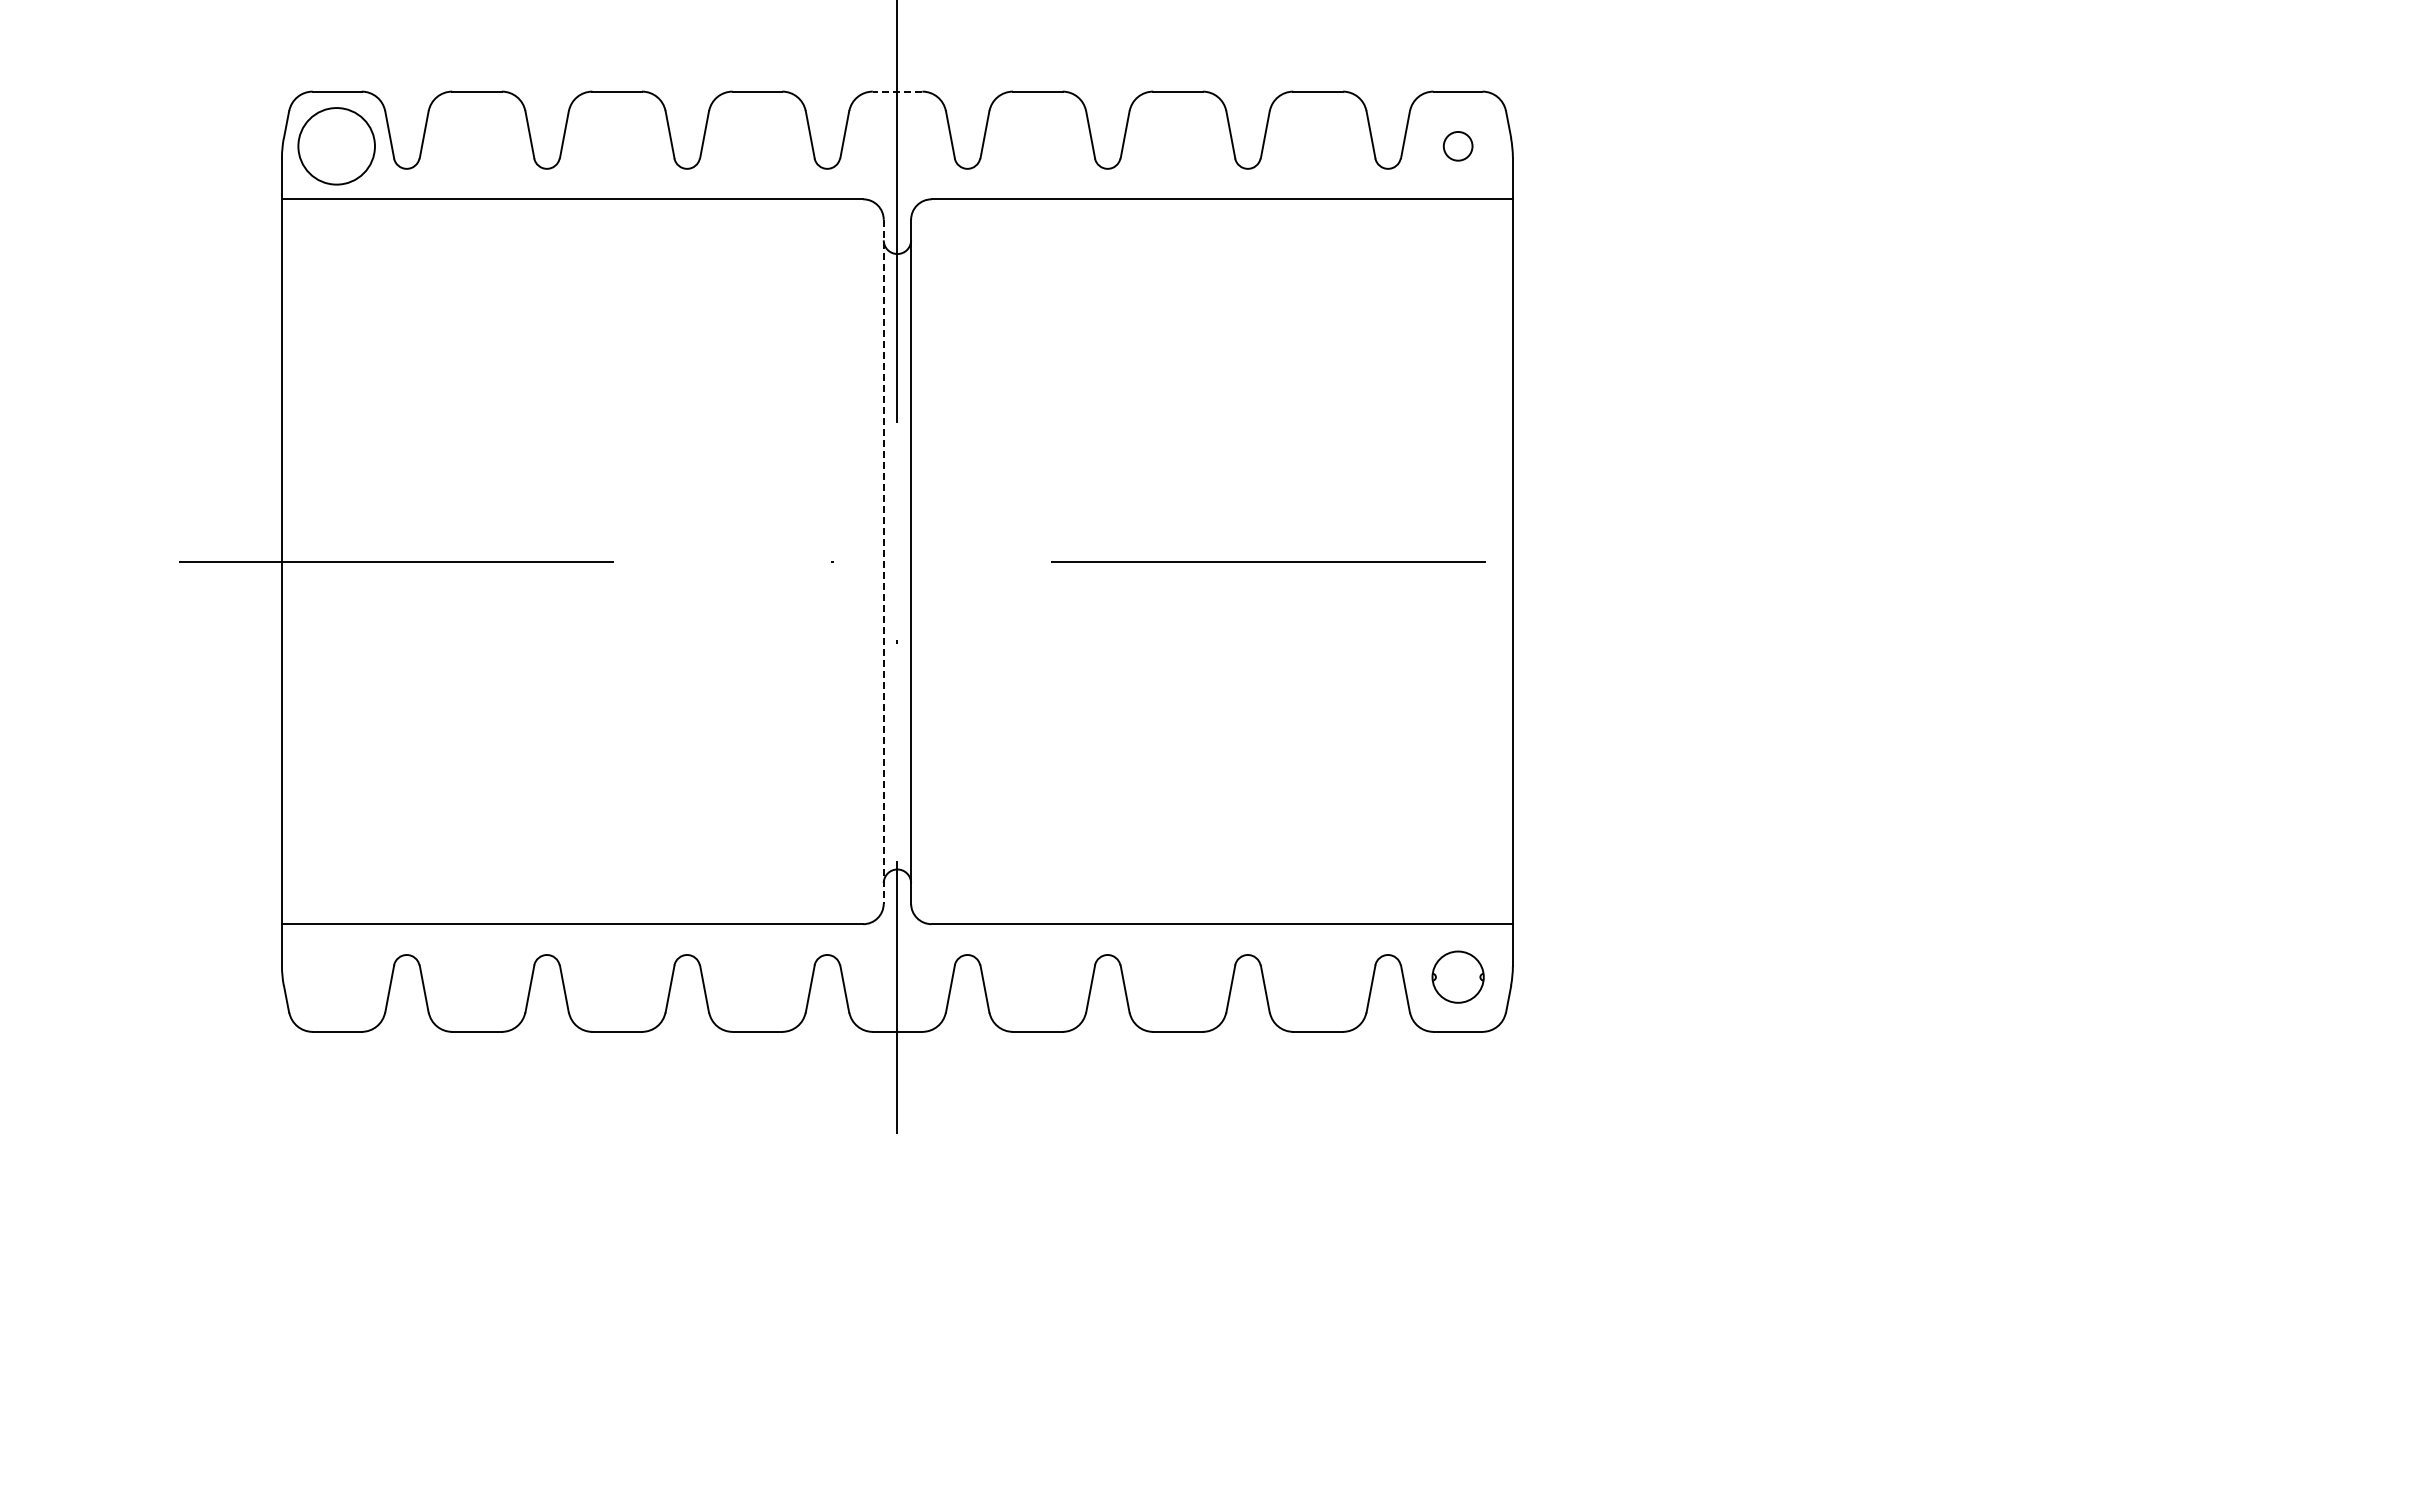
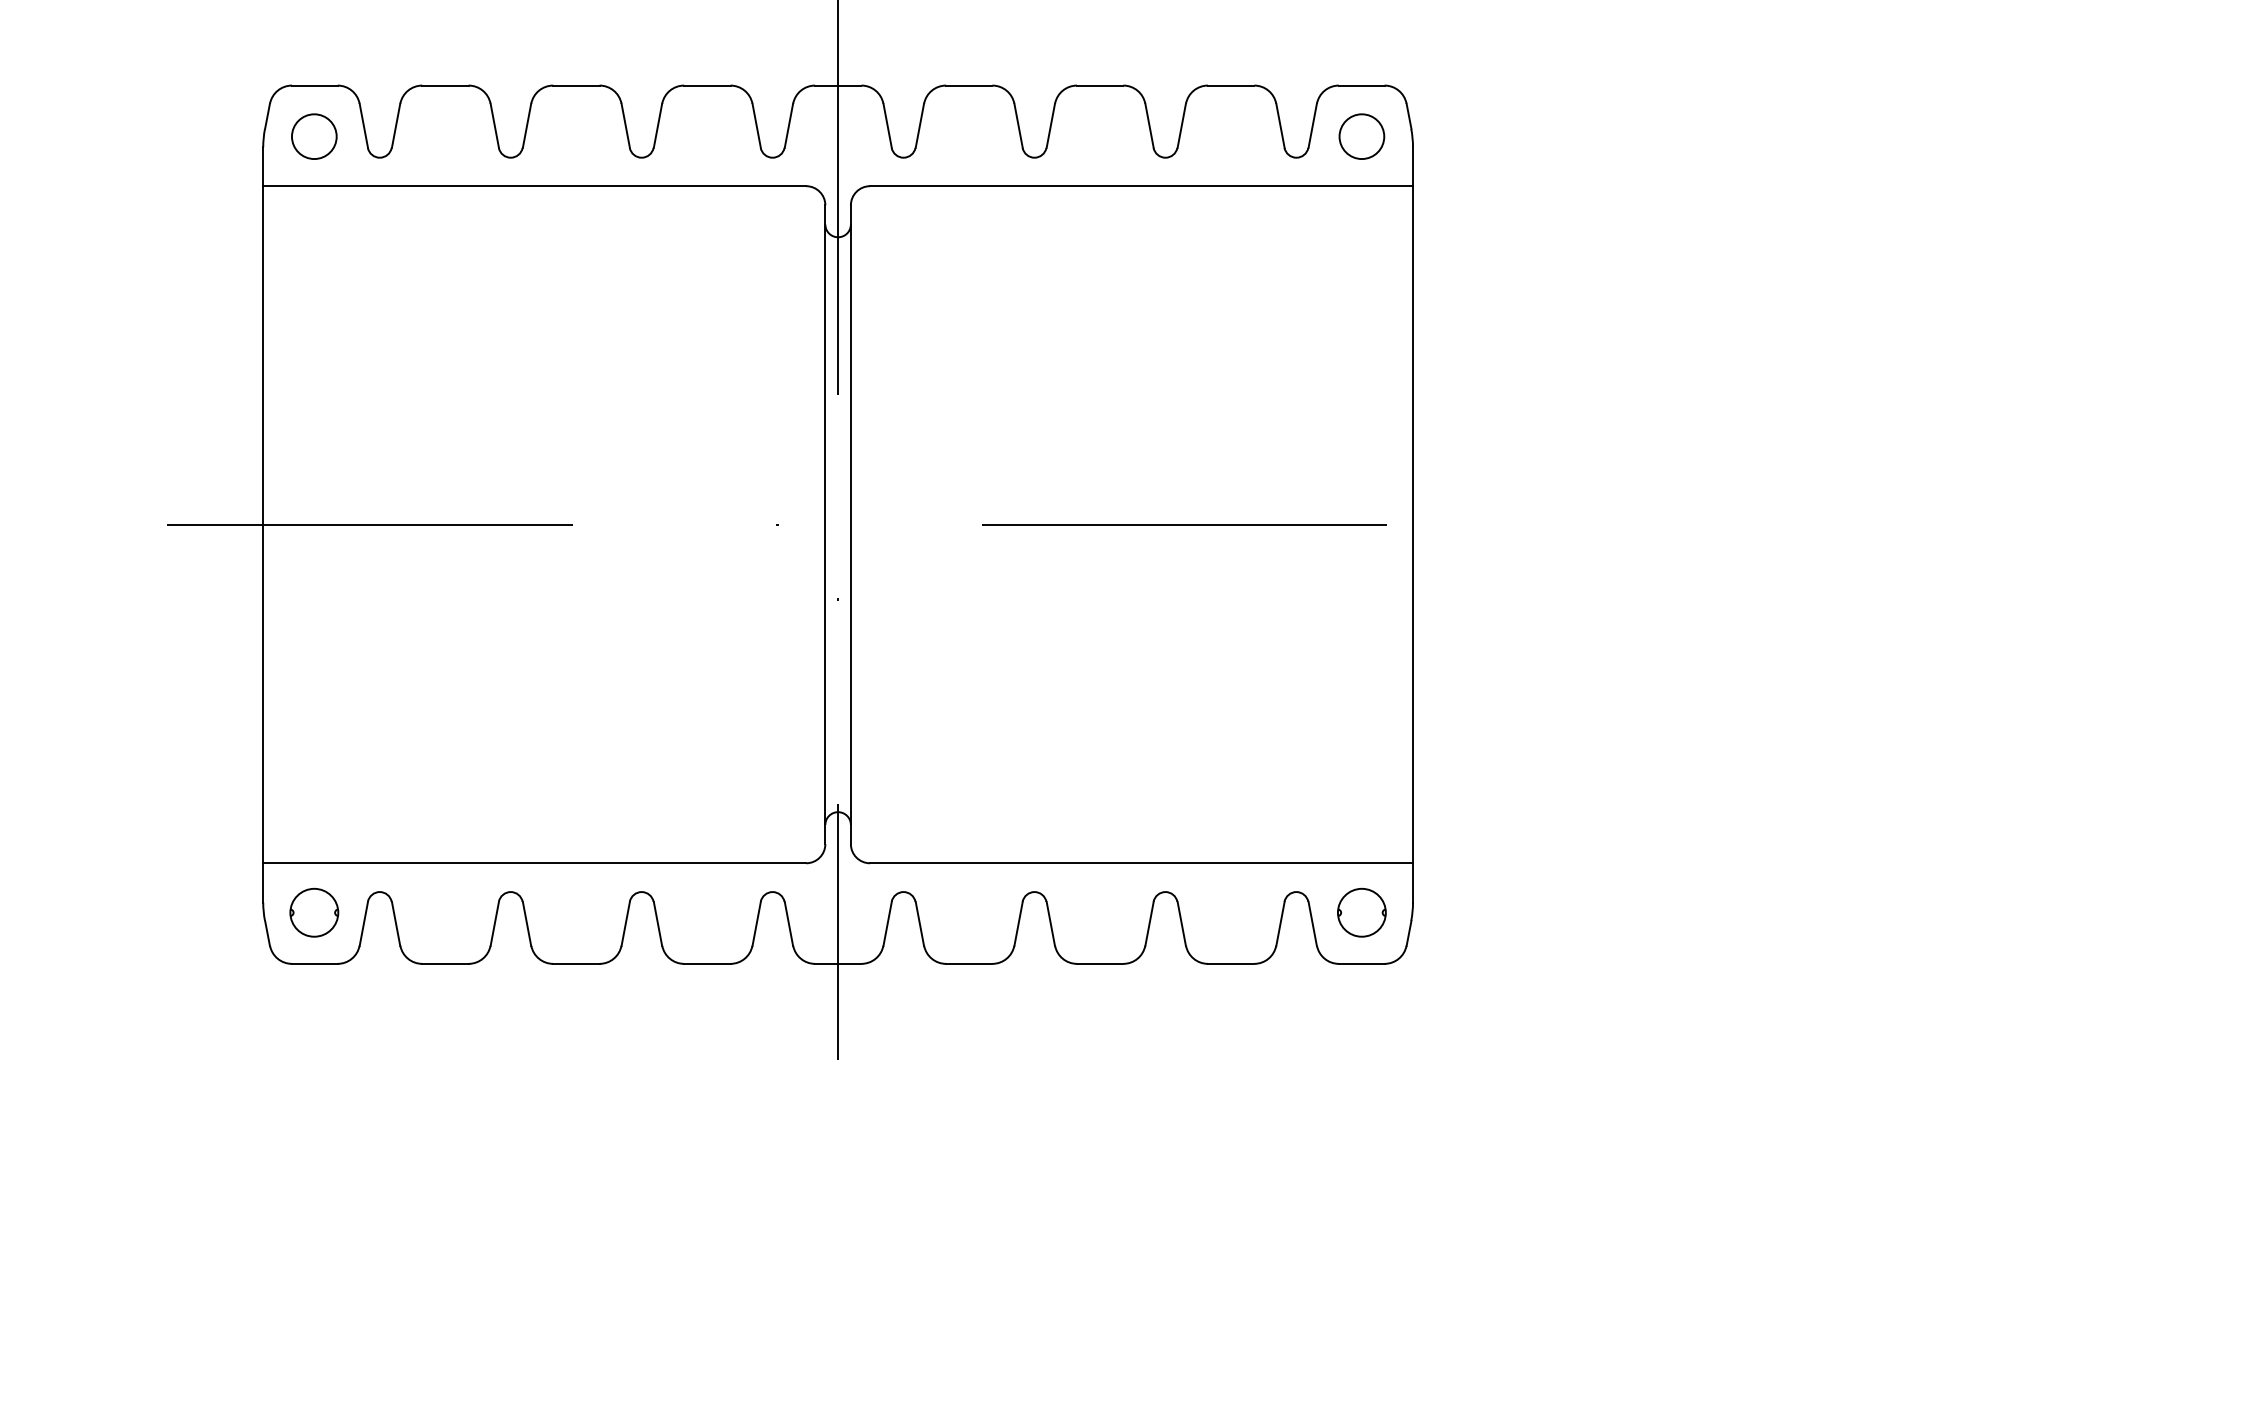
line: (897, 91) -> (838, 85), dashed -> solid
circle: (336, 146) -> (314, 136), size x0.62
circle: (1458, 146) -> (1362, 136), size x1.67
line: (883, 561) -> (825, 524), dashed -> solid
part: (336, 976) -> (314, 912), added

